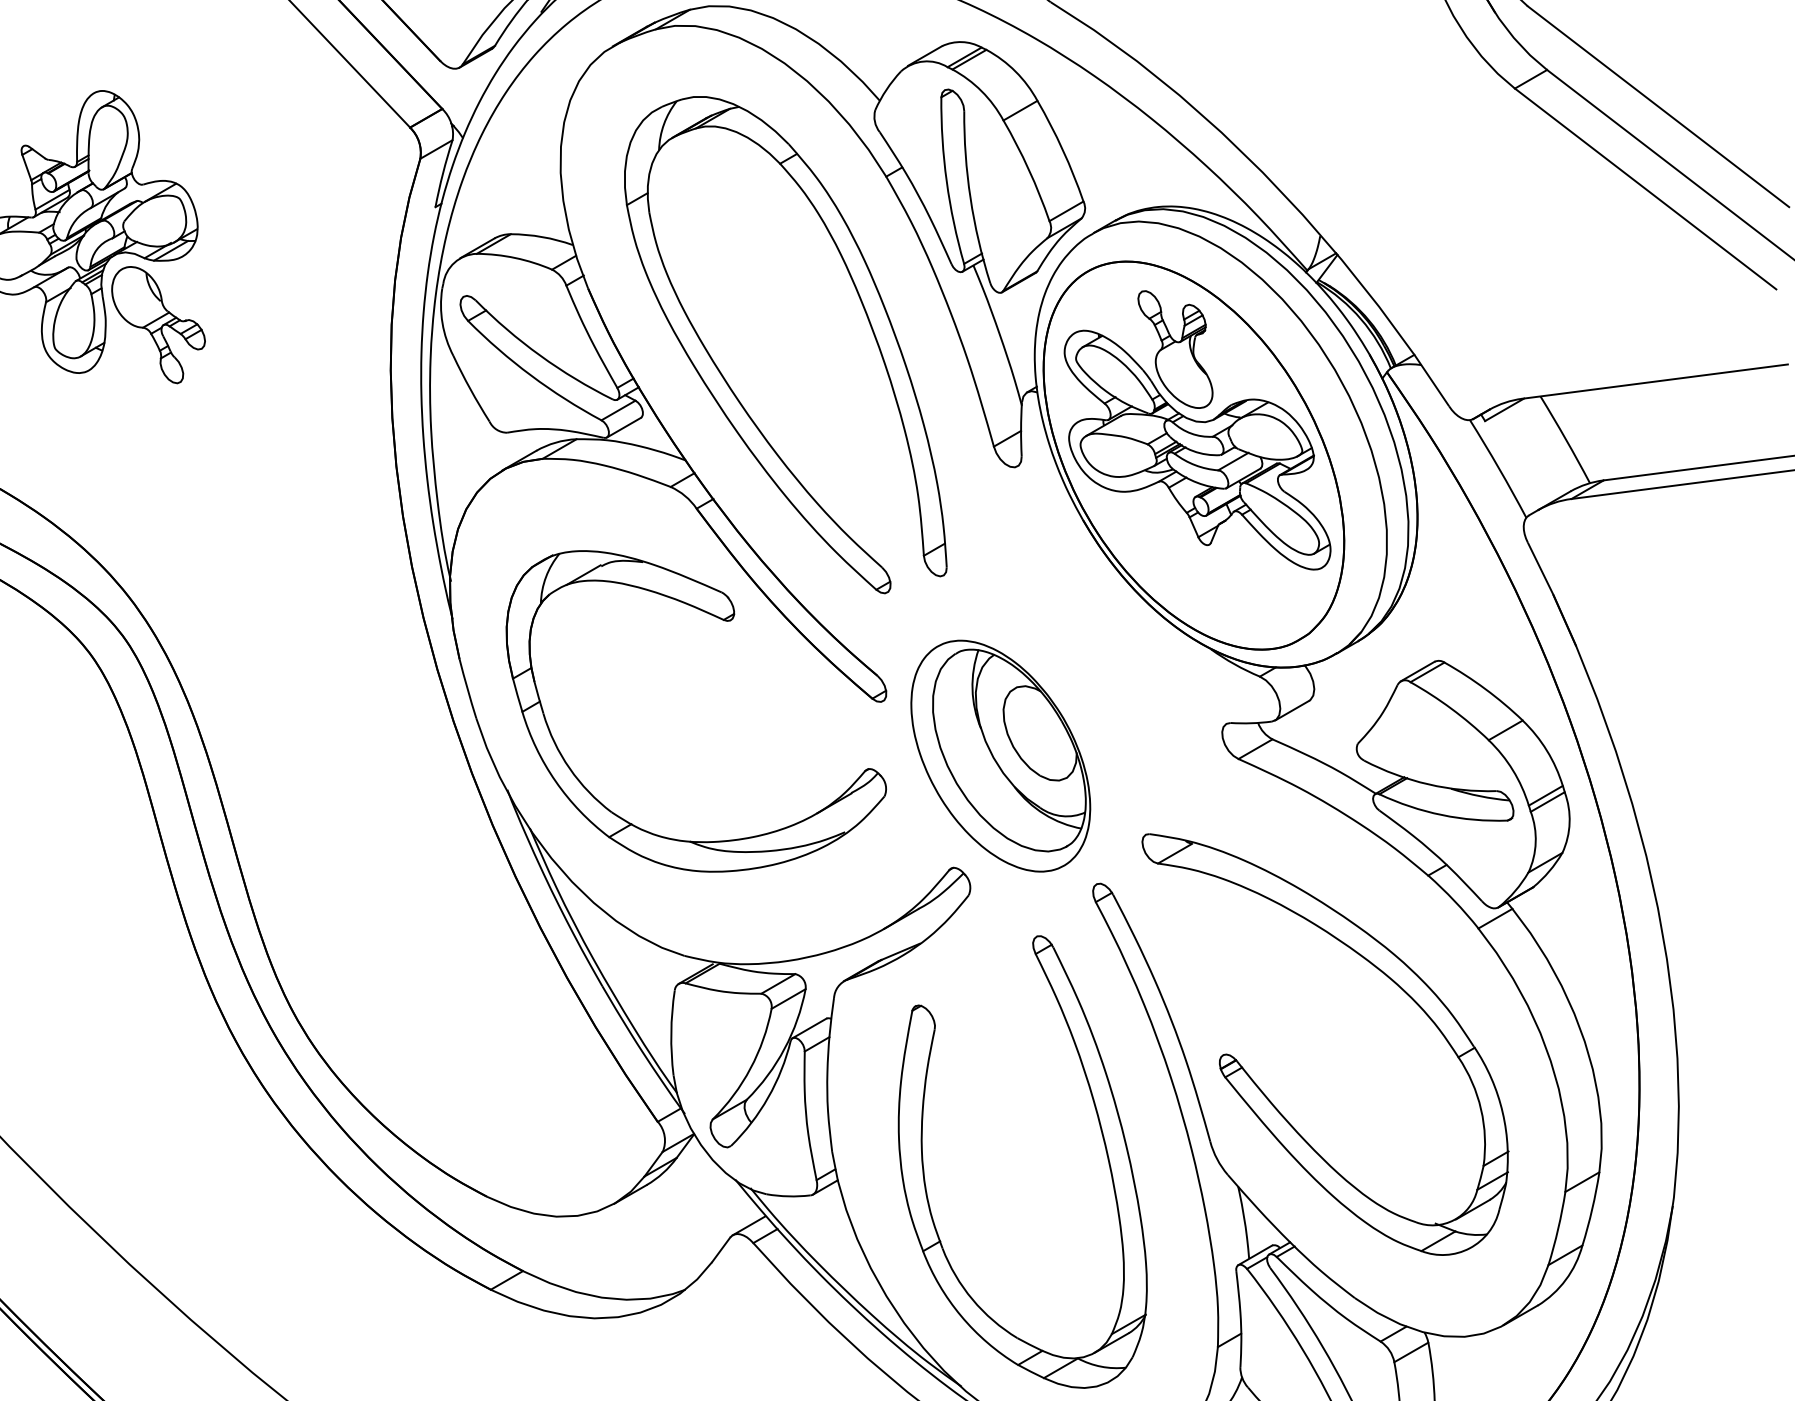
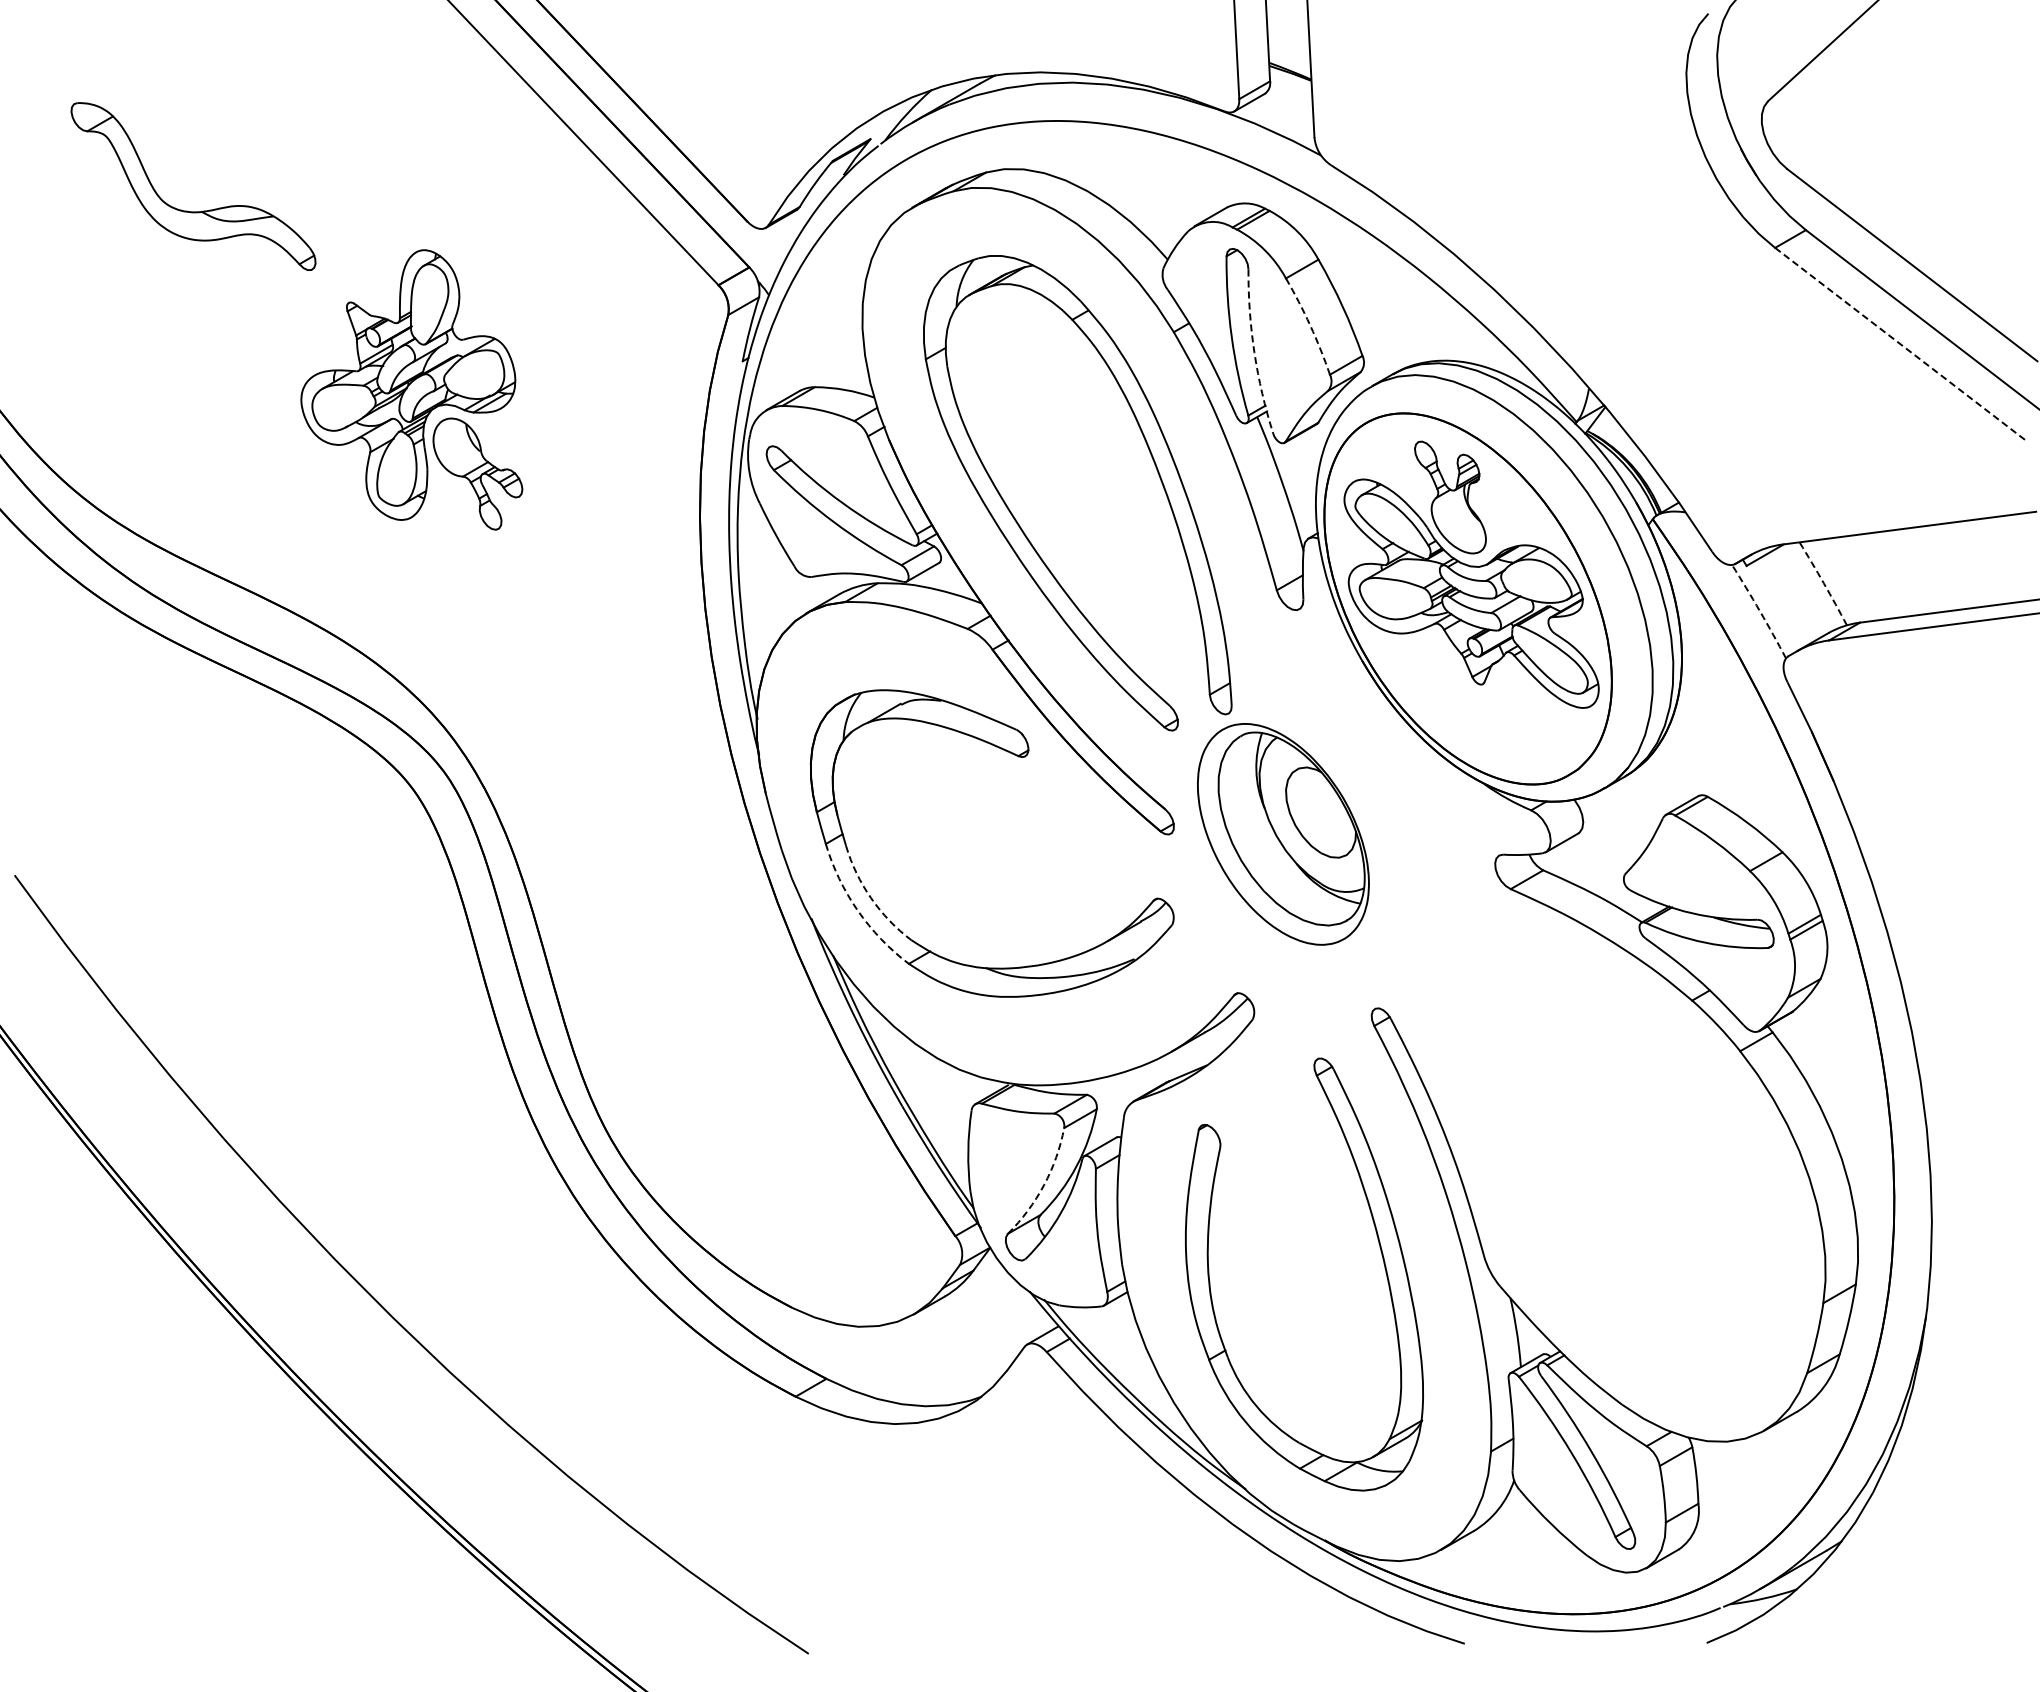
arc: (1029, 169) -> (1310, 325), solid -> dashed
line: (1646, 188) -> (1900, 343), solid -> dashed
arc: (970, 197) -> (1254, 352), solid -> dashed
arc: (1565, 439) -> (1823, 583), solid -> dashed
arc: (1498, 468) -> (1759, 611), solid -> dashed
part: (1000, 756) -> (1283, 834), moved
arc: (570, 768) -> (871, 898), solid -> dashed
arc: (555, 781) -> (857, 910), solid -> dashed
arc: (750, 1068) -> (1044, 1185), solid -> dashed
part: (1265, 1094) -> (1536, 1209), removed

